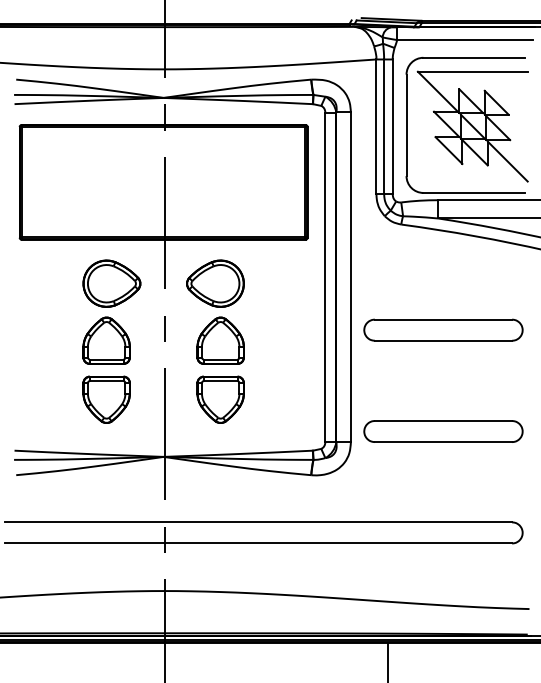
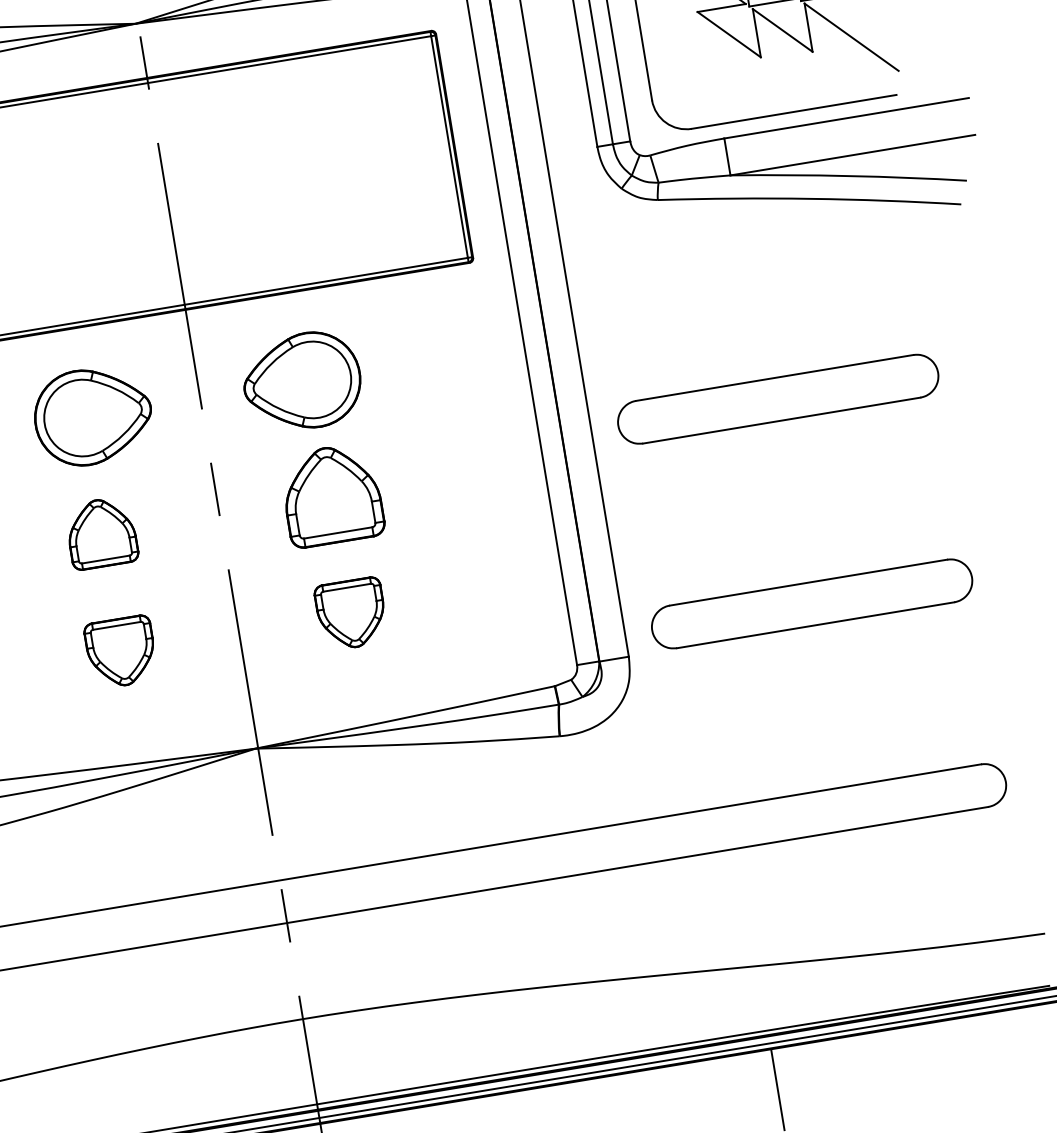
part: (106, 340) -> (101, 532), size x0.7
part: (106, 399) -> (120, 651), size x0.7
part: (220, 399) -> (351, 613), size x0.7

